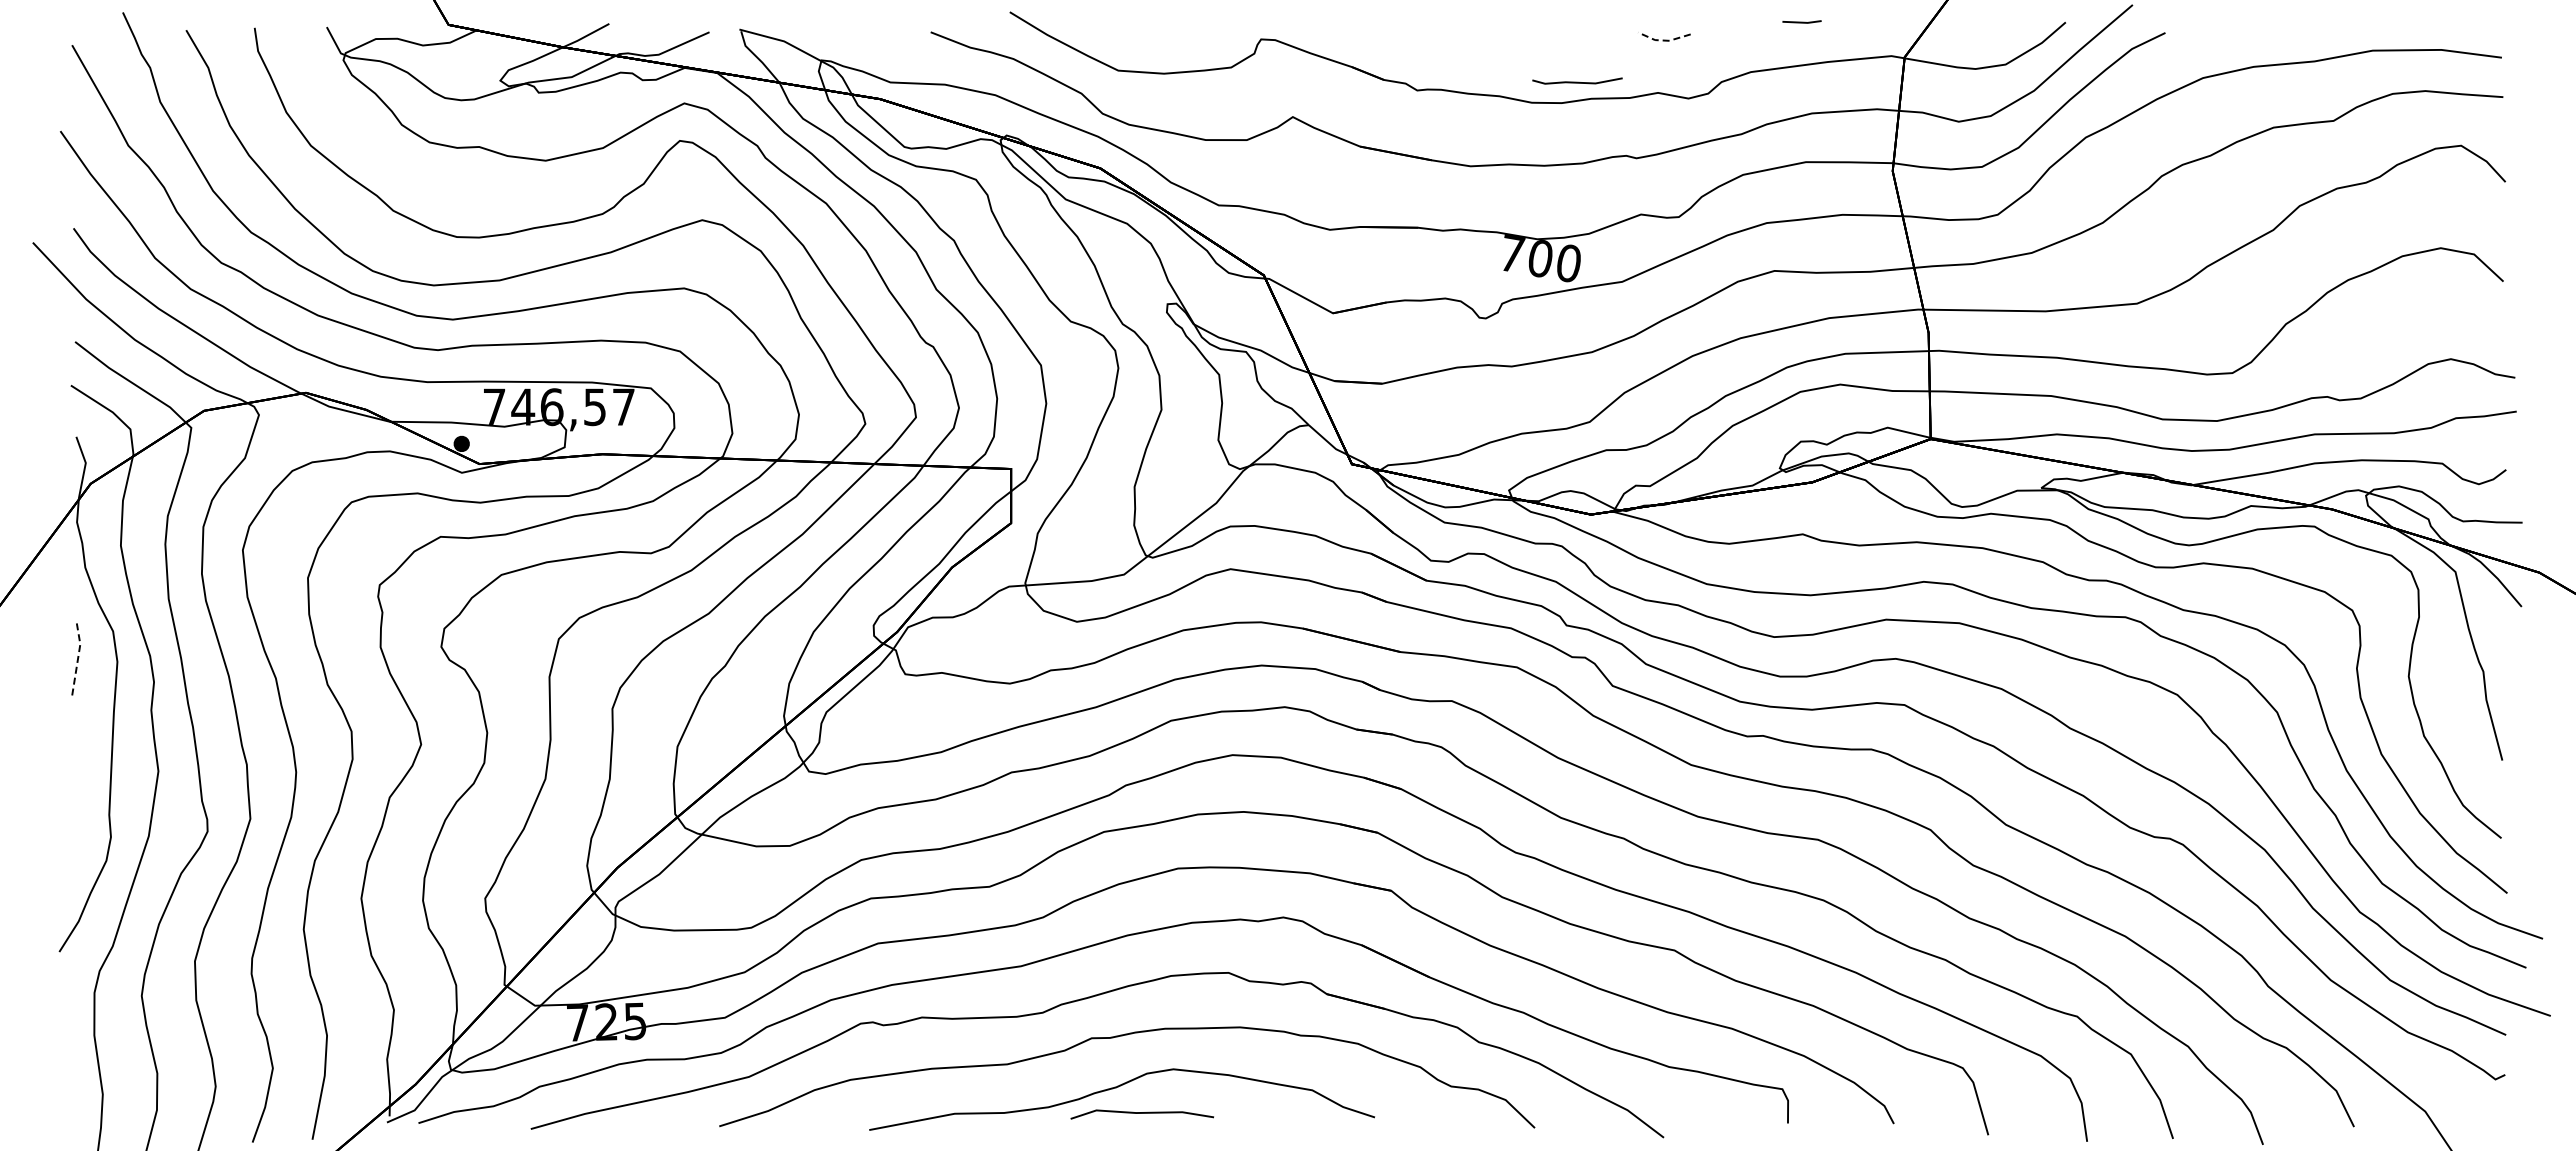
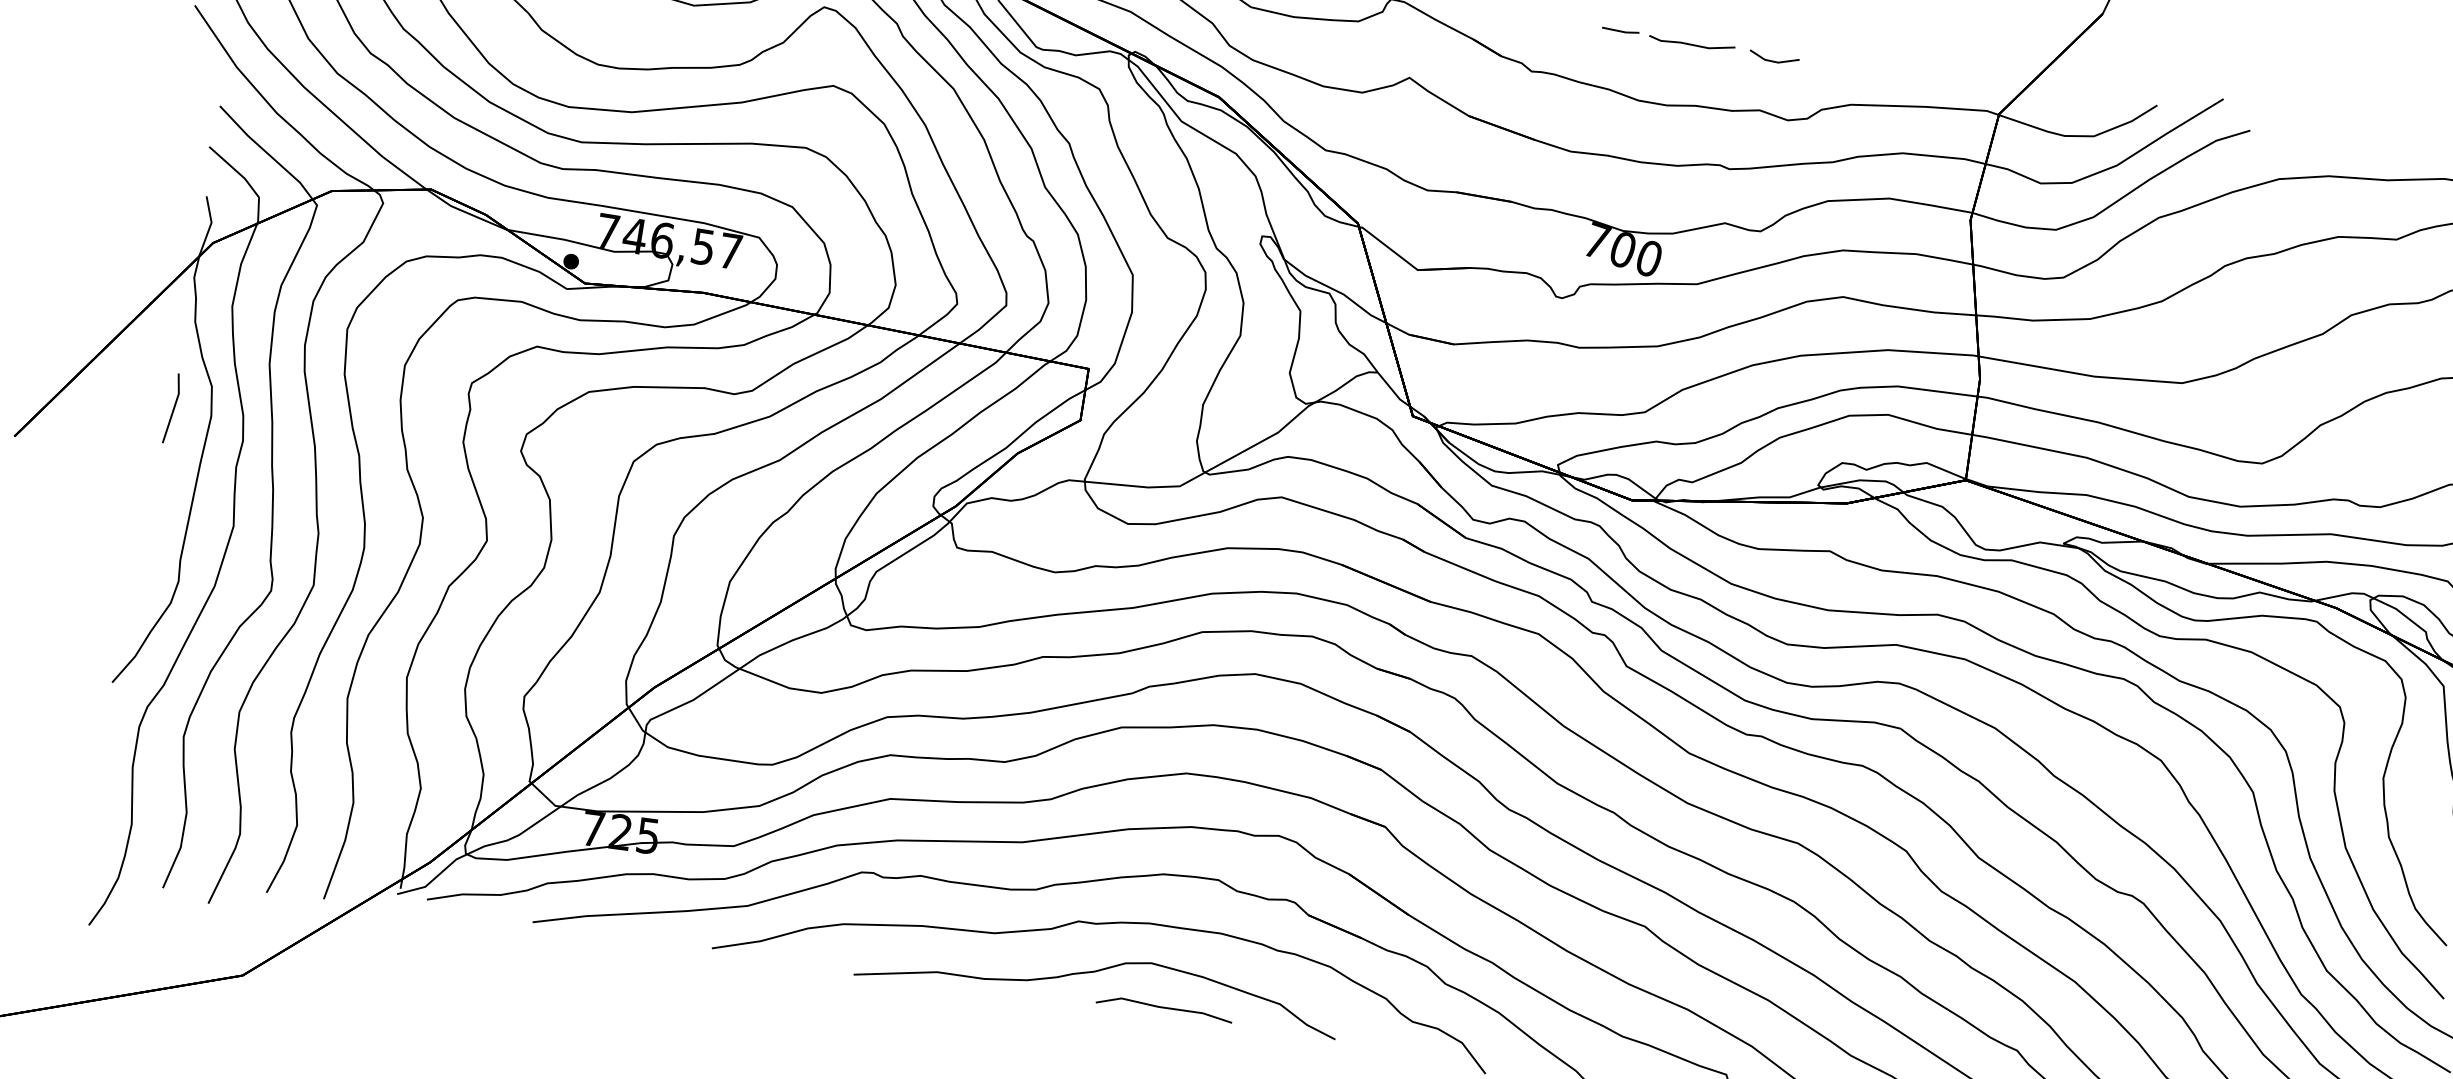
line: (1801, 21) -> (1620, 30), moved
line: (1663, 40) -> (1772, 61), dashed -> solid
line: (1577, 81) -> (1692, 43), moved
line: (77, 660) -> (173, 408), dashed -> solid
line: (1142, 1113) -> (1164, 1008), moved

